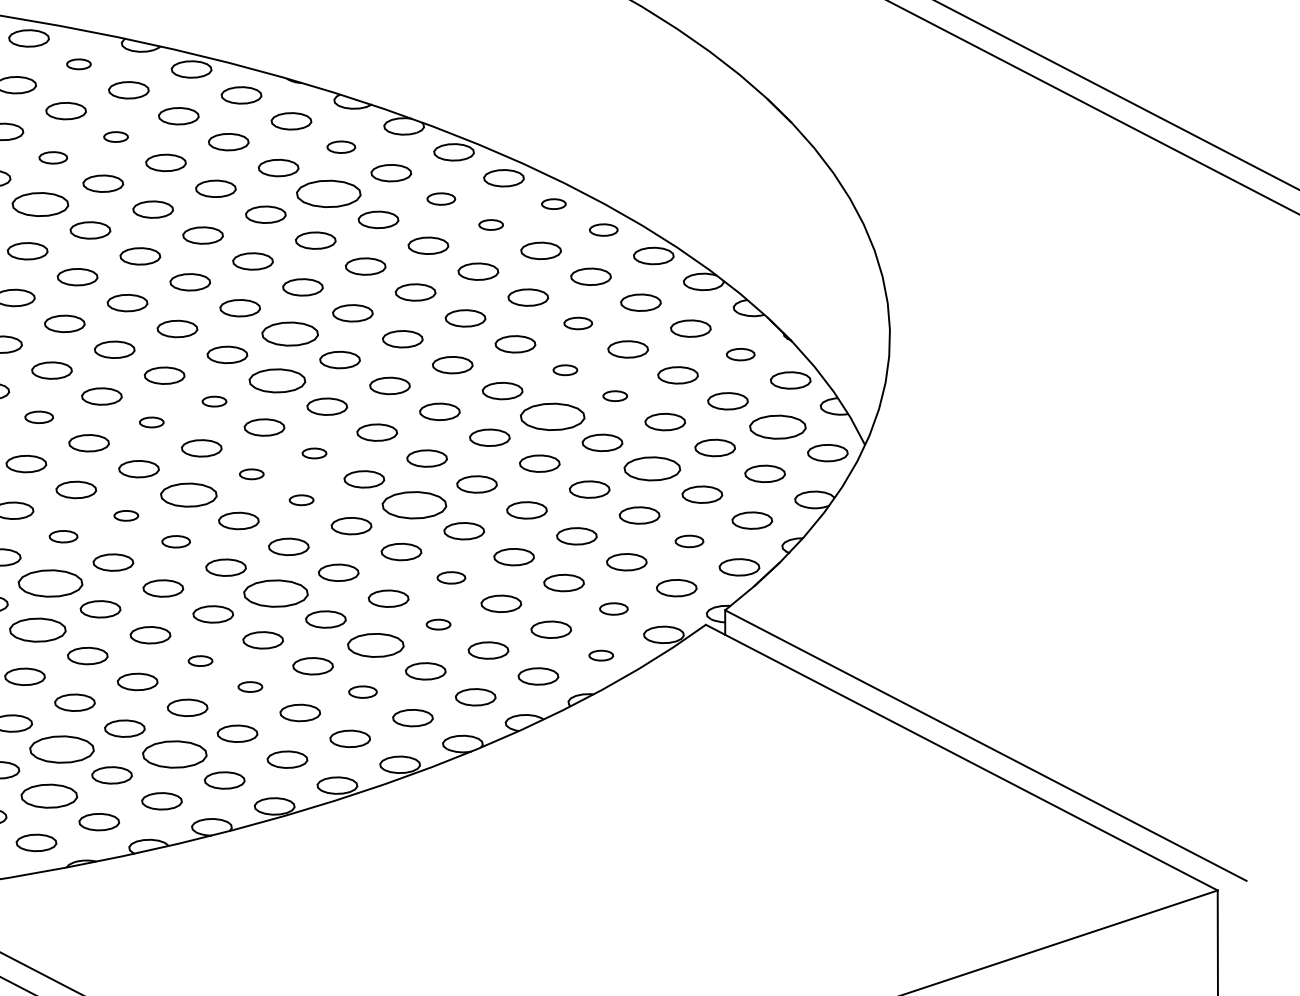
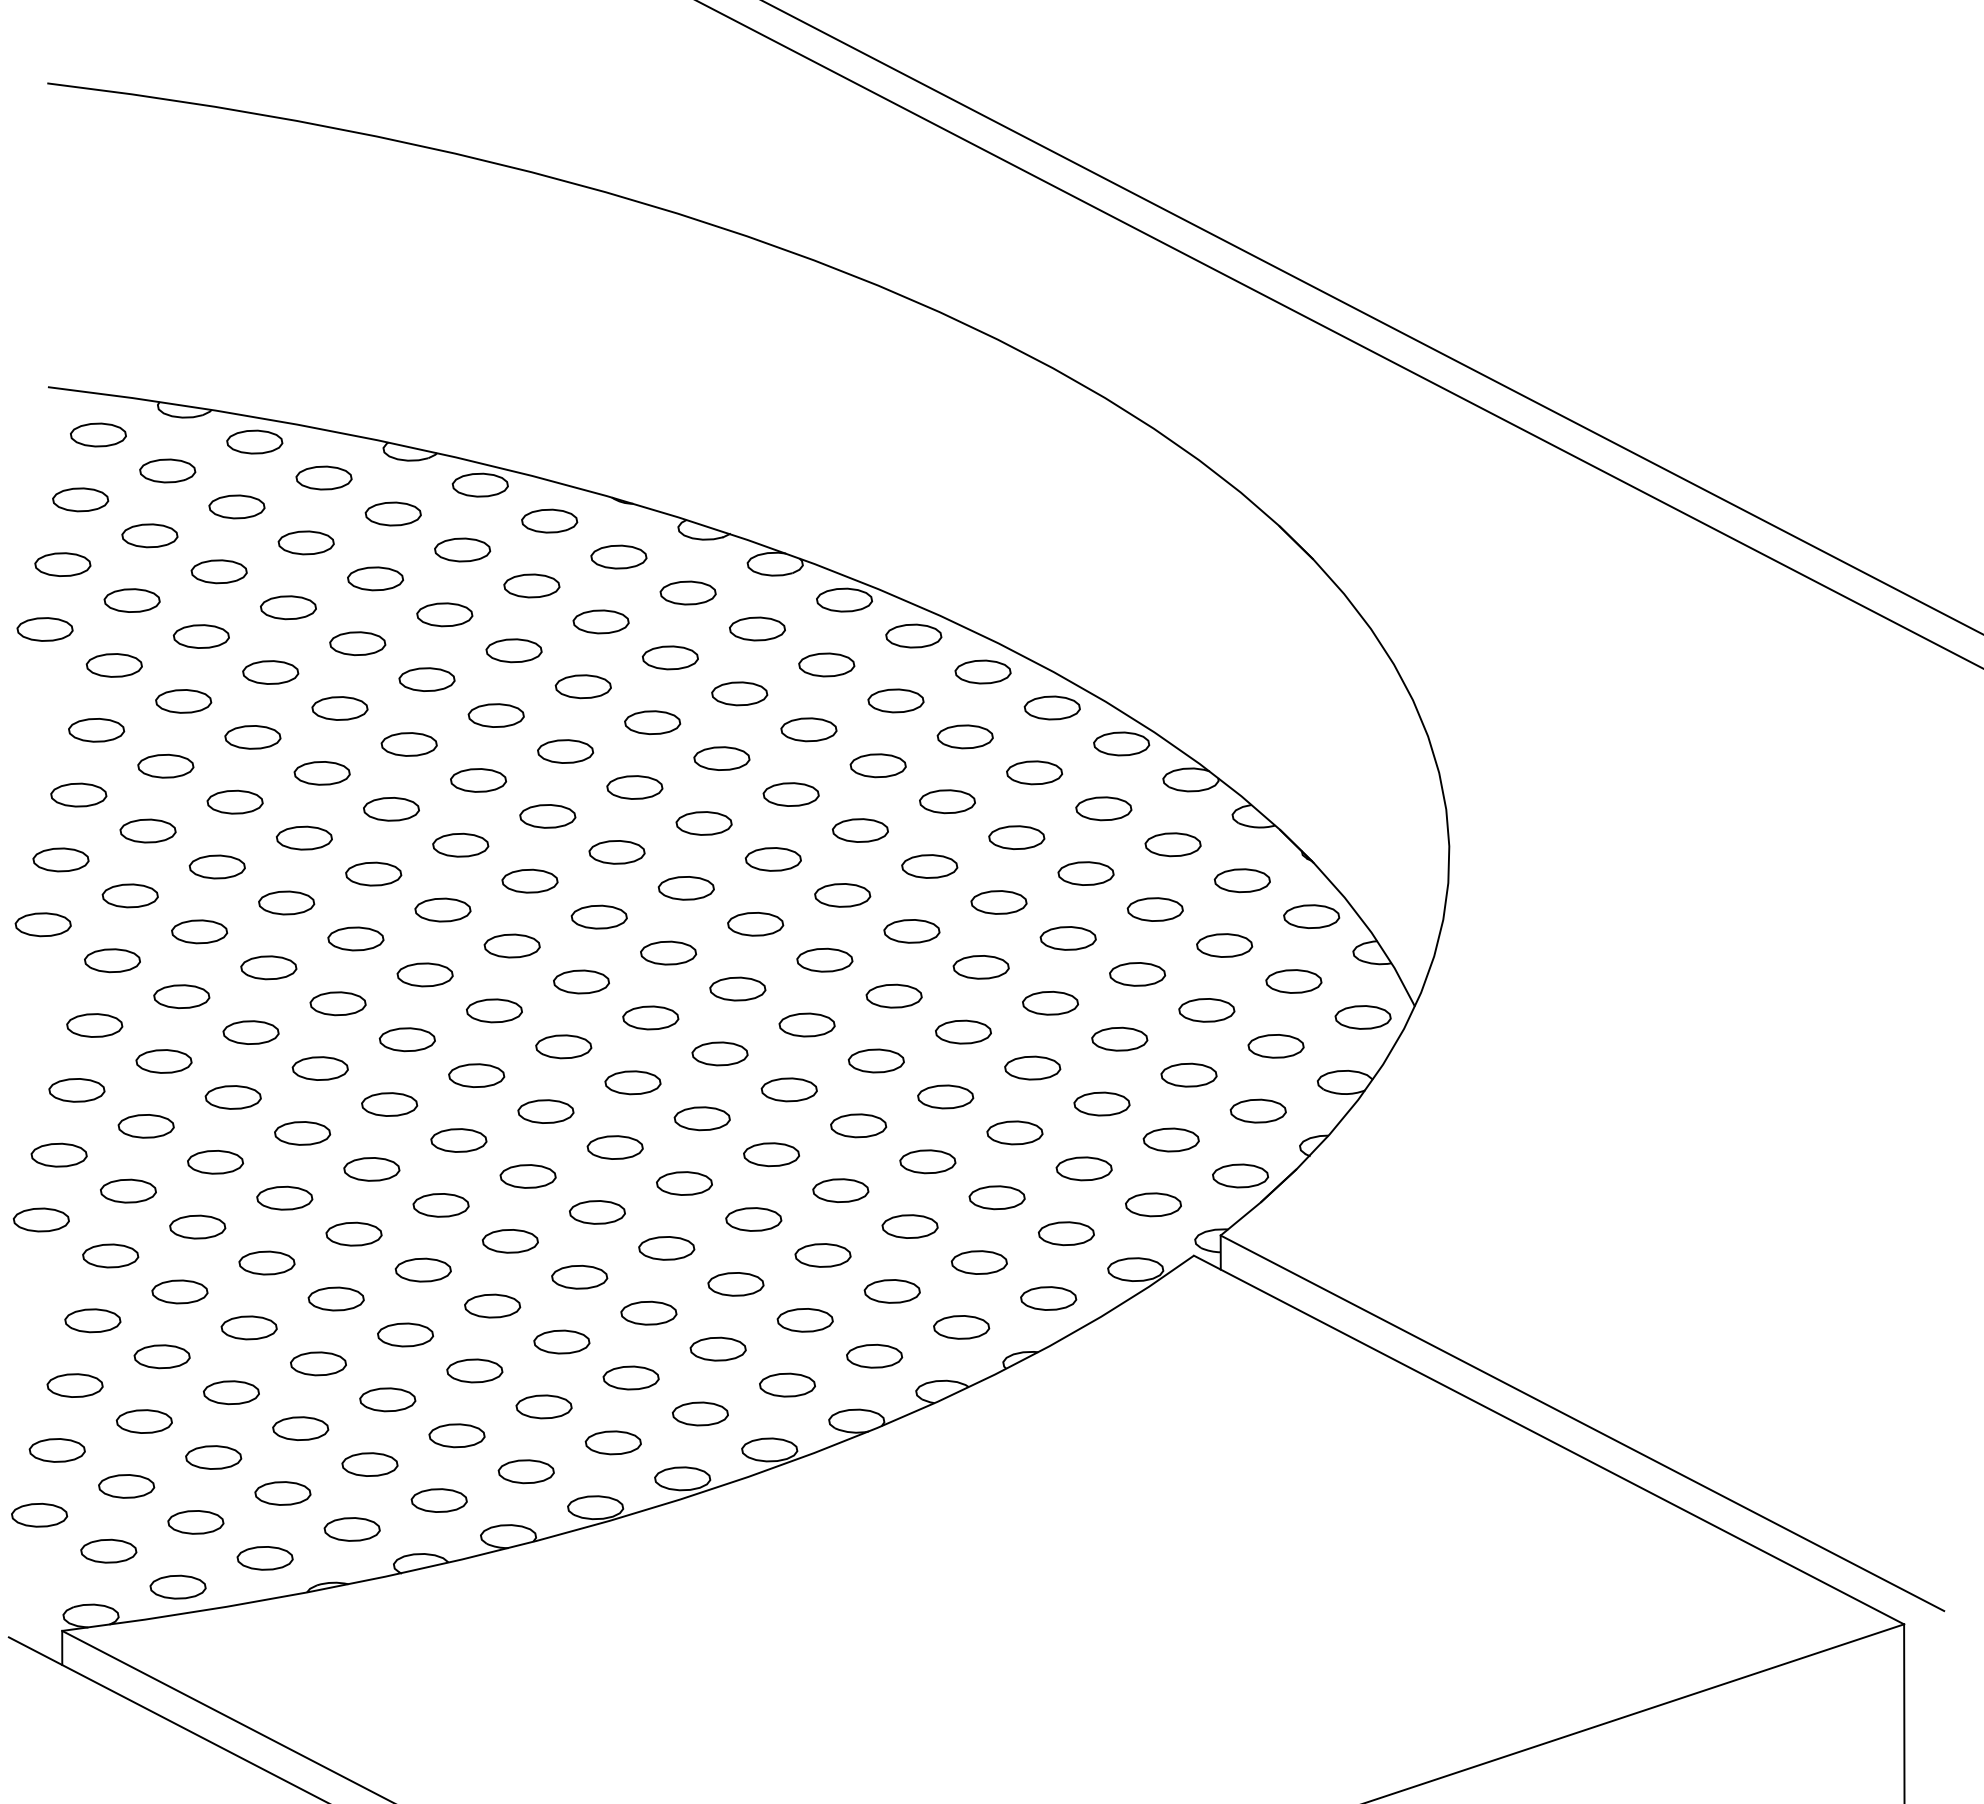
part: (78, 63) -> (323, 477), size x1.67
part: (116, 136) -> (375, 578), size x1.67
part: (340, 146) -> (687, 592), size x1.43
part: (53, 157) -> (288, 607), size x1.43
part: (327, 193) -> (669, 657), size x0.62
part: (441, 198) -> (826, 664), size x1.43
part: (553, 203) -> (982, 671), size x1.67
part: (40, 204) -> (270, 672), size x0.71
part: (490, 224) -> (895, 700), size x1.67
part: (603, 229) -> (1051, 707), size x1.43
part: (578, 323) -> (1016, 837), size x1.43
part: (289, 334) -> (616, 852), size x0.71
part: (740, 354) -> (1241, 880), size x1.43
part: (565, 370) -> (998, 902), size x1.67
part: (276, 380) -> (598, 916), size x0.71
part: (614, 396) -> (1067, 938), size x1.67
part: (214, 401) -> (511, 945), size x1.67
part: (38, 417) -> (268, 967), size x1.43
part: (552, 417) -> (980, 967), size x0.62
part: (151, 422) -> (424, 974), size x1.67
part: (777, 427) -> (1293, 981), size x0.71
part: (314, 453) -> (650, 1017), size x1.67
part: (652, 468) -> (1119, 1038), size x0.71
part: (251, 474) -> (563, 1046), size x1.67
part: (188, 494) -> (476, 1075), size x0.71
part: (301, 499) -> (632, 1082), size x1.67
part: (413, 505) -> (788, 1089), size x0.62
part: (126, 515) -> (389, 1104), size x1.67
part: (63, 536) -> (302, 1133), size x1.43
part: (175, 541) -> (458, 1140), size x1.43
part: (689, 541) -> (1170, 1139), size x1.43
part: (451, 577) -> (840, 1190), size x1.43
part: (50, 582) -> (284, 1197), size x0.62
part: (276, 593) -> (597, 1212), size x0.62
part: (613, 608) -> (1065, 1233), size x1.43
part: (438, 624) -> (822, 1255), size x1.67
part: (37, 629) -> (266, 1262), size x0.71
part: (375, 645) -> (735, 1284), size x0.71
part: (601, 655) -> (1048, 1298), size x1.67
part: (200, 660) -> (492, 1305), size x1.67
part: (250, 686) -> (561, 1341), size x1.67
part: (362, 691) -> (717, 1348), size x1.43
part: (61, 749) -> (300, 1428), size x0.62
part: (174, 754) -> (456, 1435), size x0.62
part: (49, 796) -> (282, 1493), size x0.71

